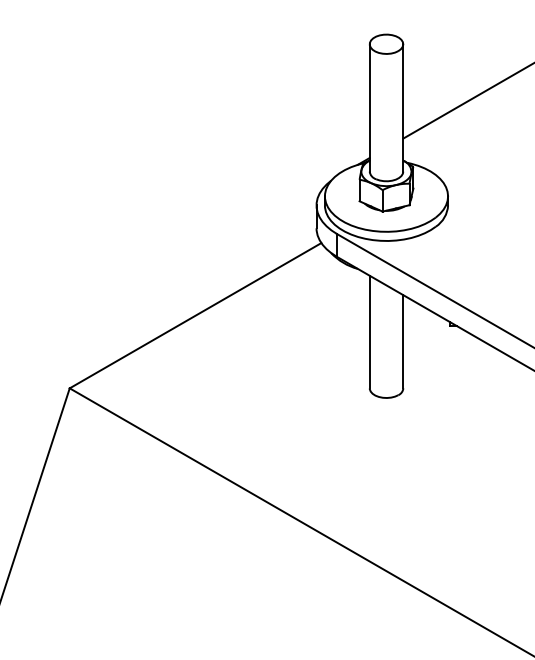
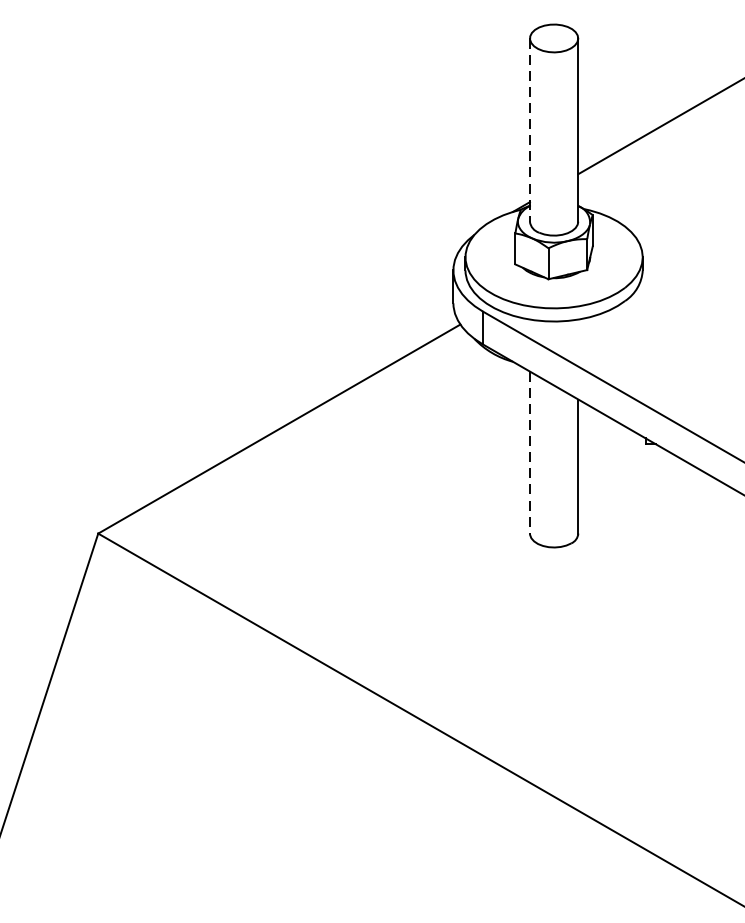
line: (369, 107) -> (529, 129), solid -> dashed
line: (369, 332) -> (529, 453), solid -> dashed

